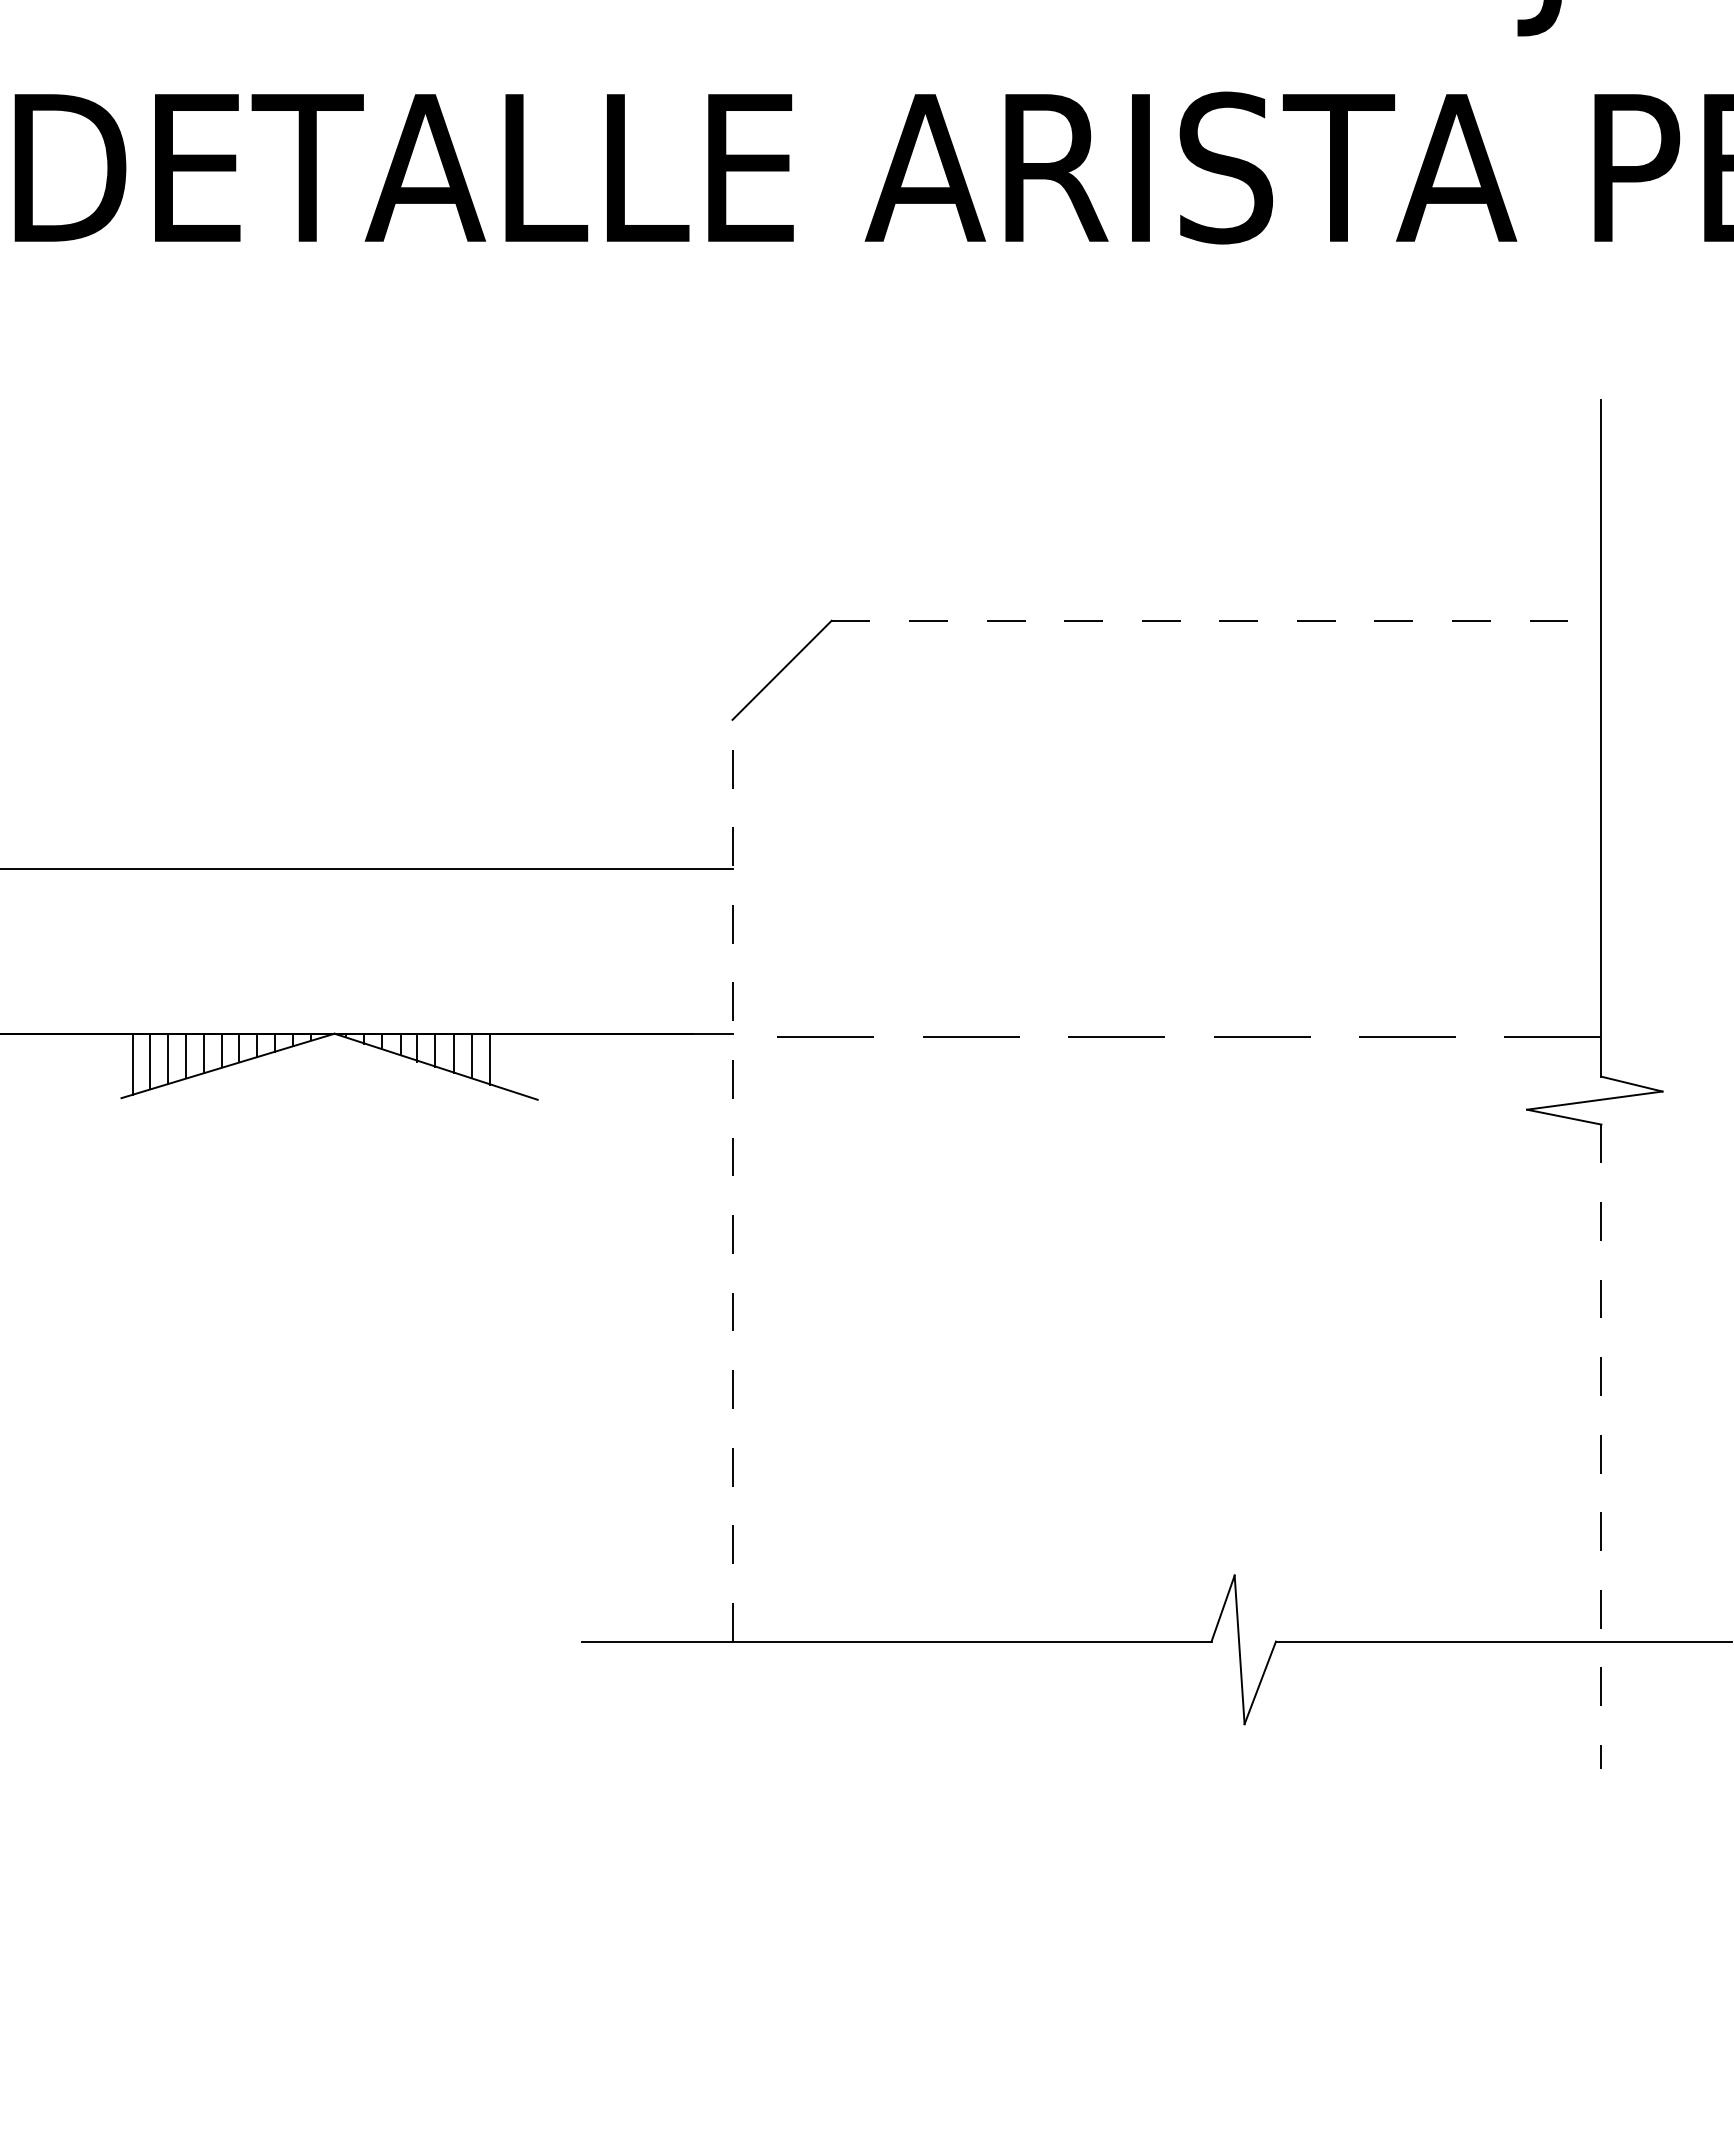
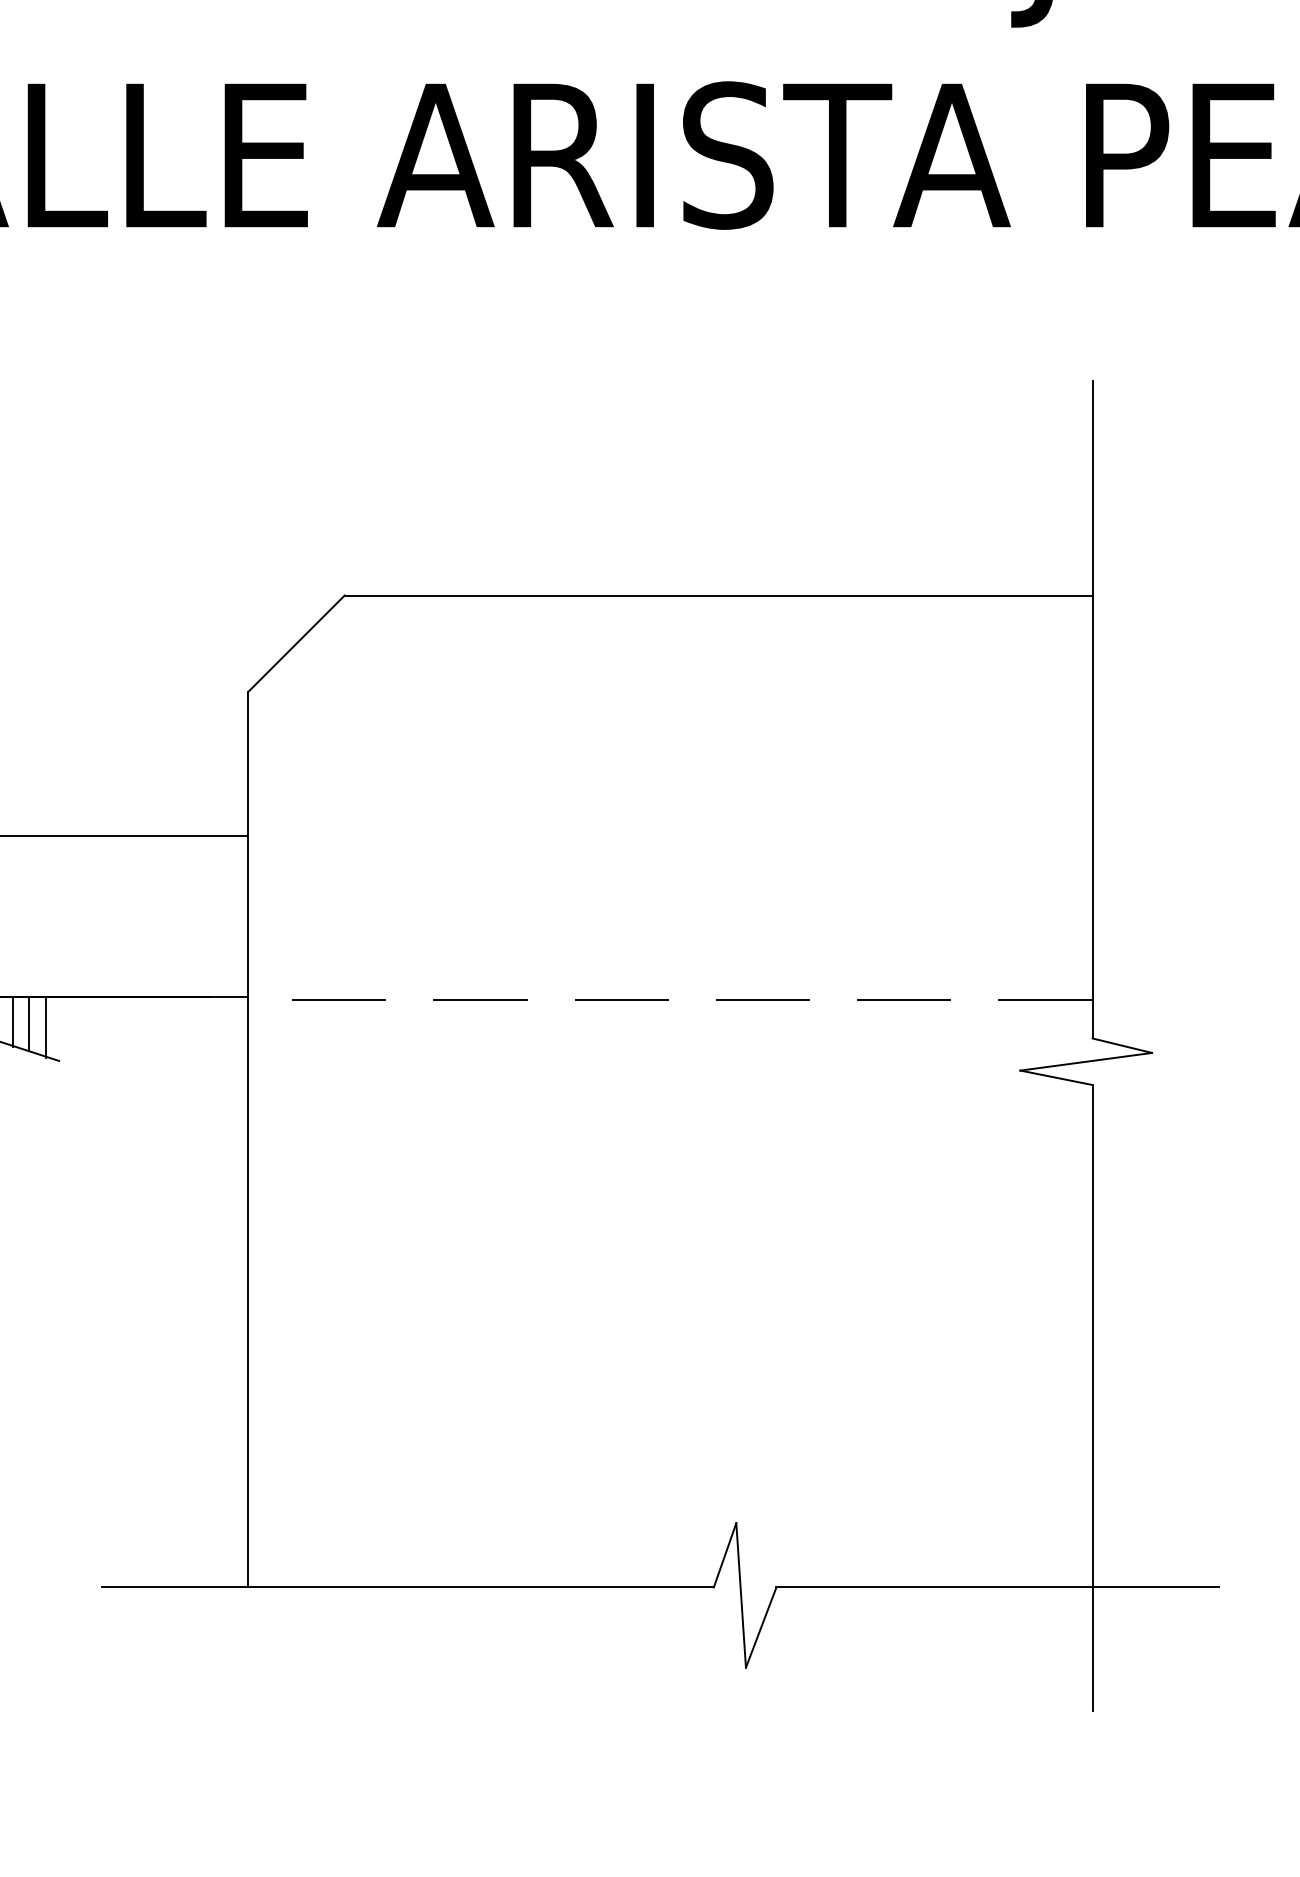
line: (1216, 620) -> (718, 595), dashed -> solid
line: (506, 1061) -> (28, 1023), added
line: (524, 1064) -> (46, 1026), added
line: (732, 1180) -> (248, 1139), dashed -> solid
line: (1601, 1447) -> (1092, 1398), dashed -> solid

